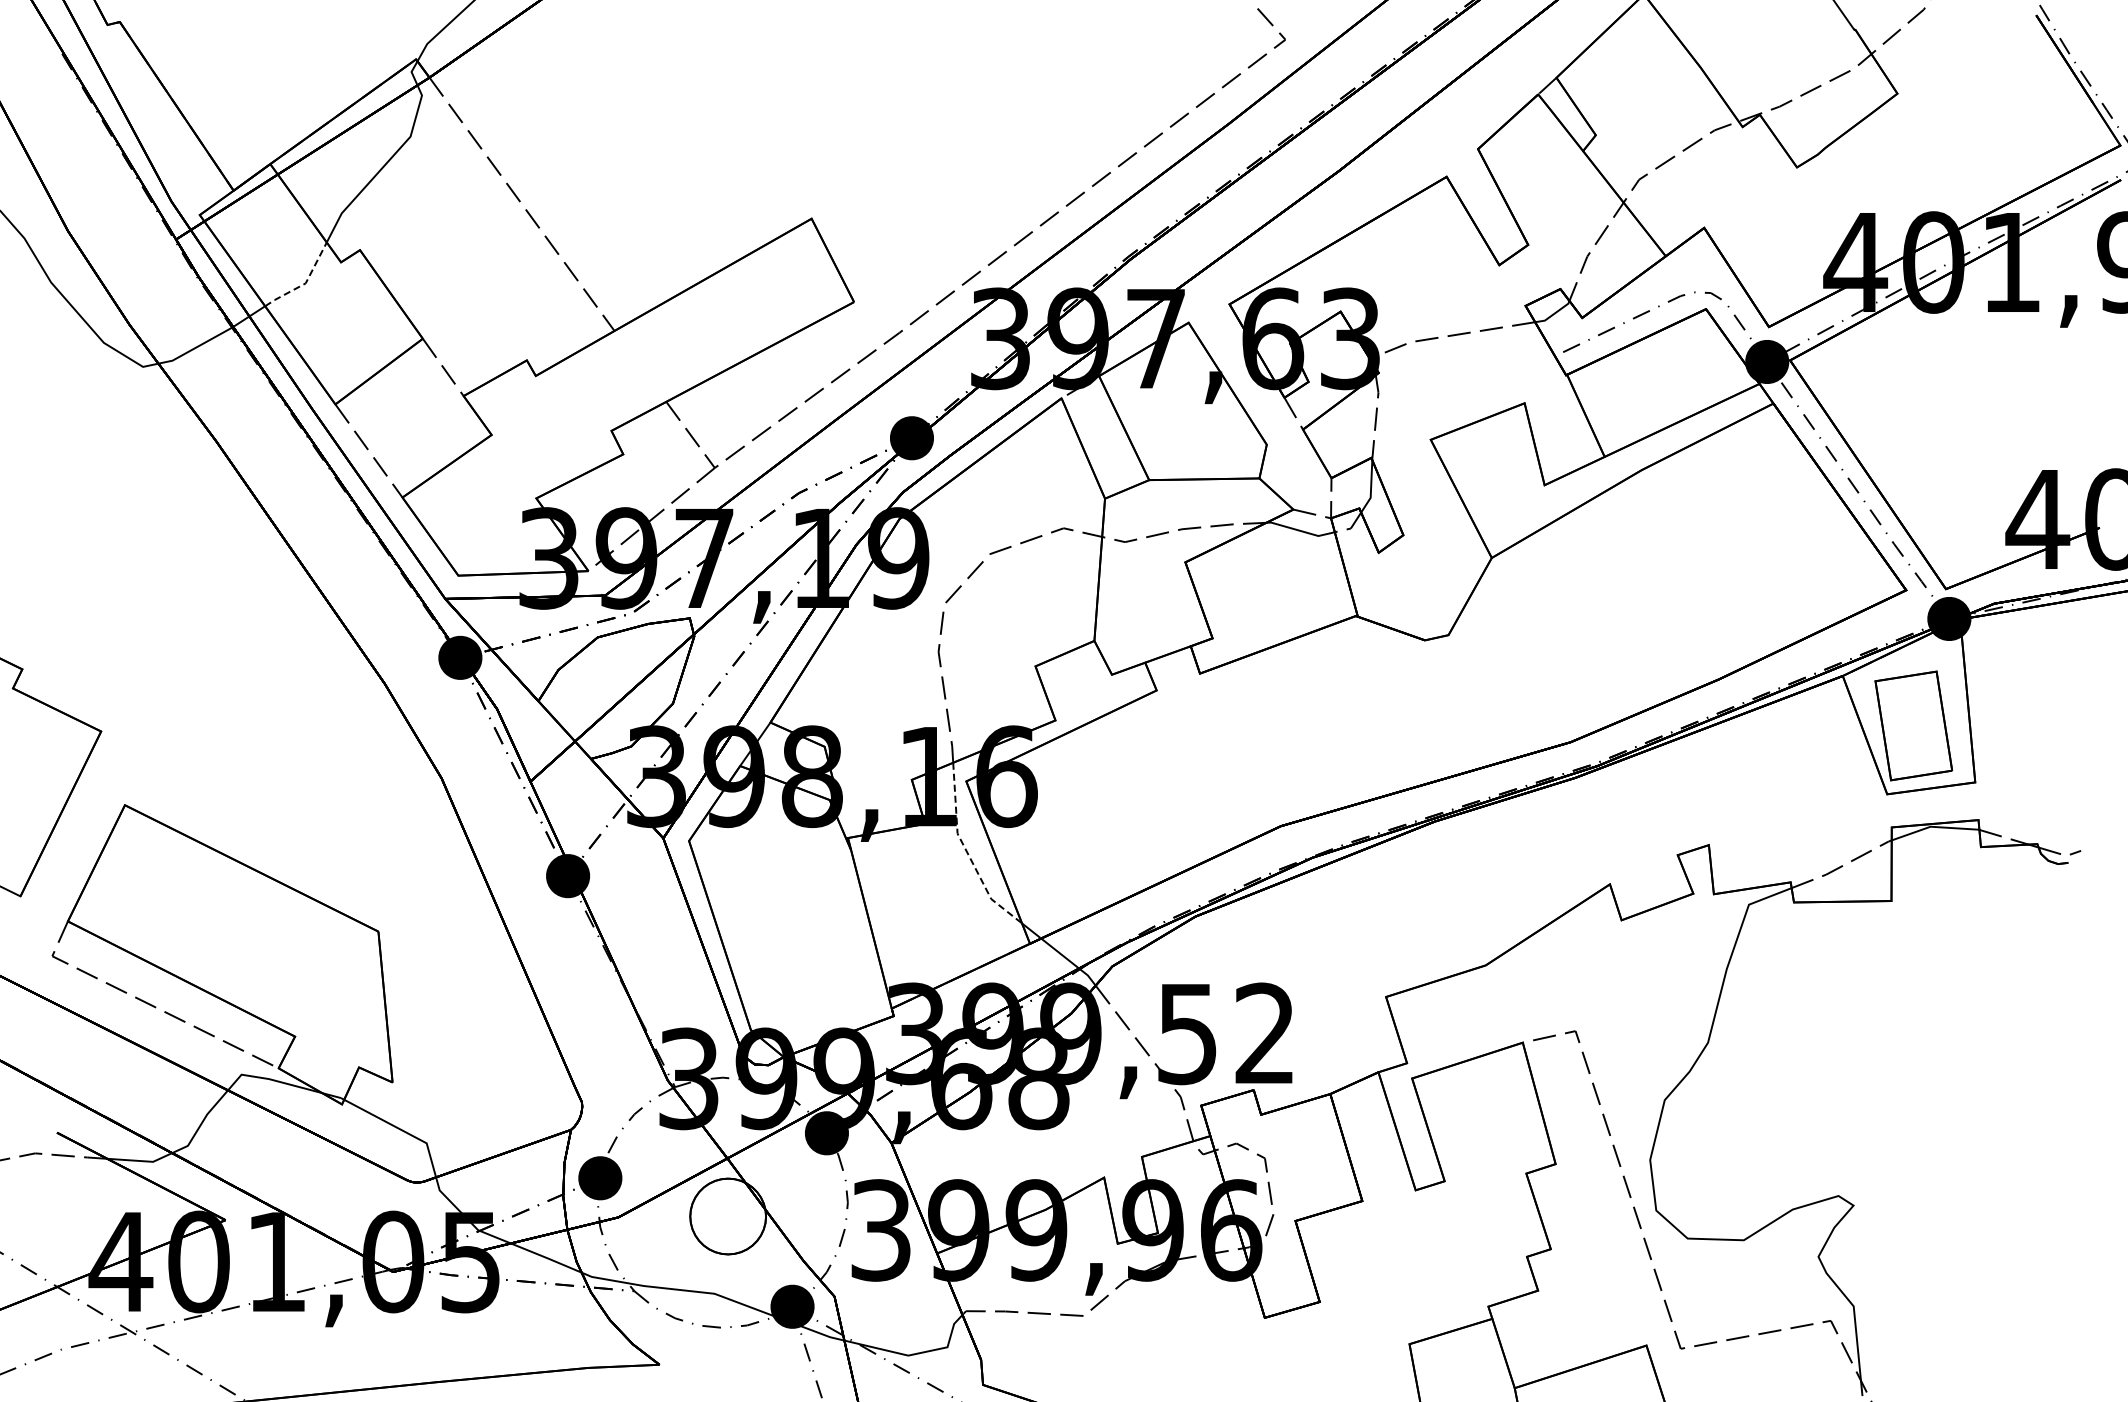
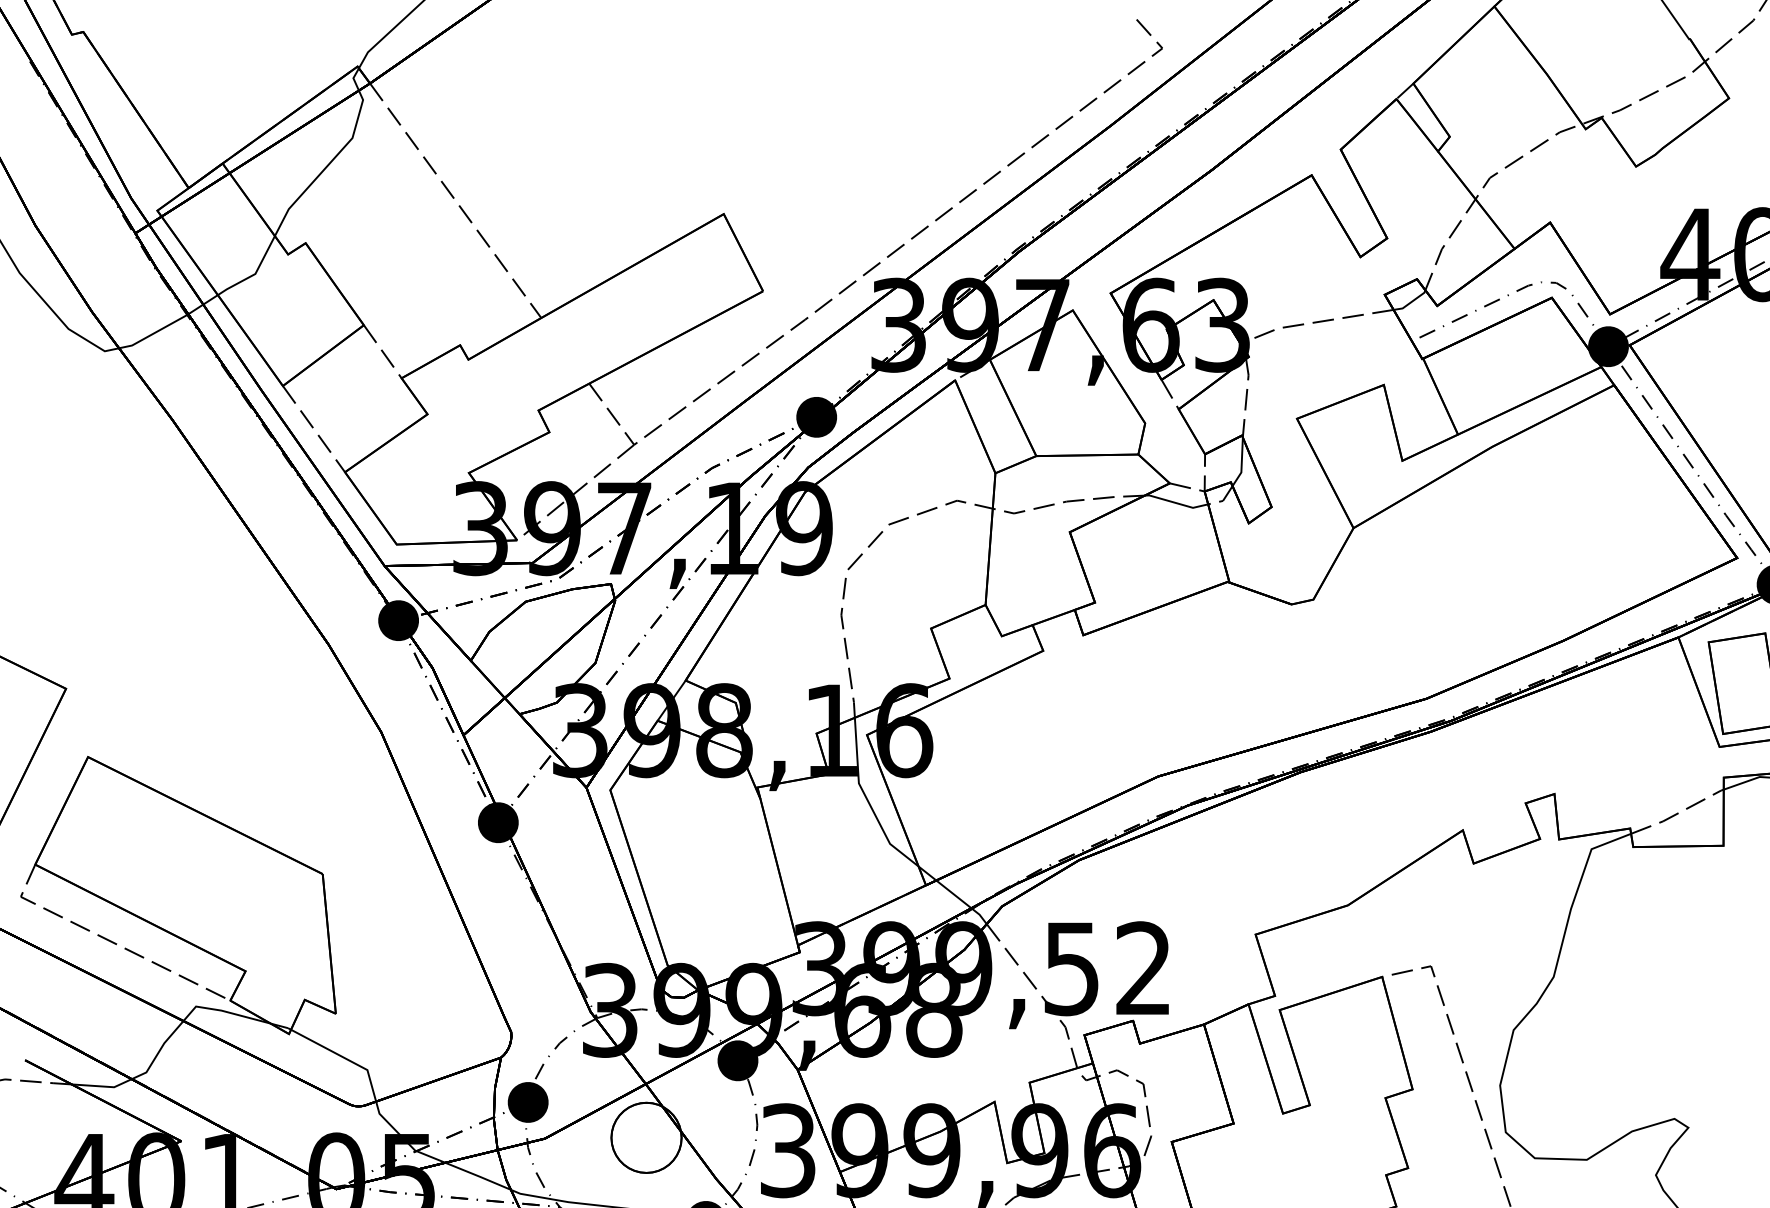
line: (305, 283) -> (255, 274), dashed -> solid
line: (967, 852) -> (868, 800), dashed -> solid

